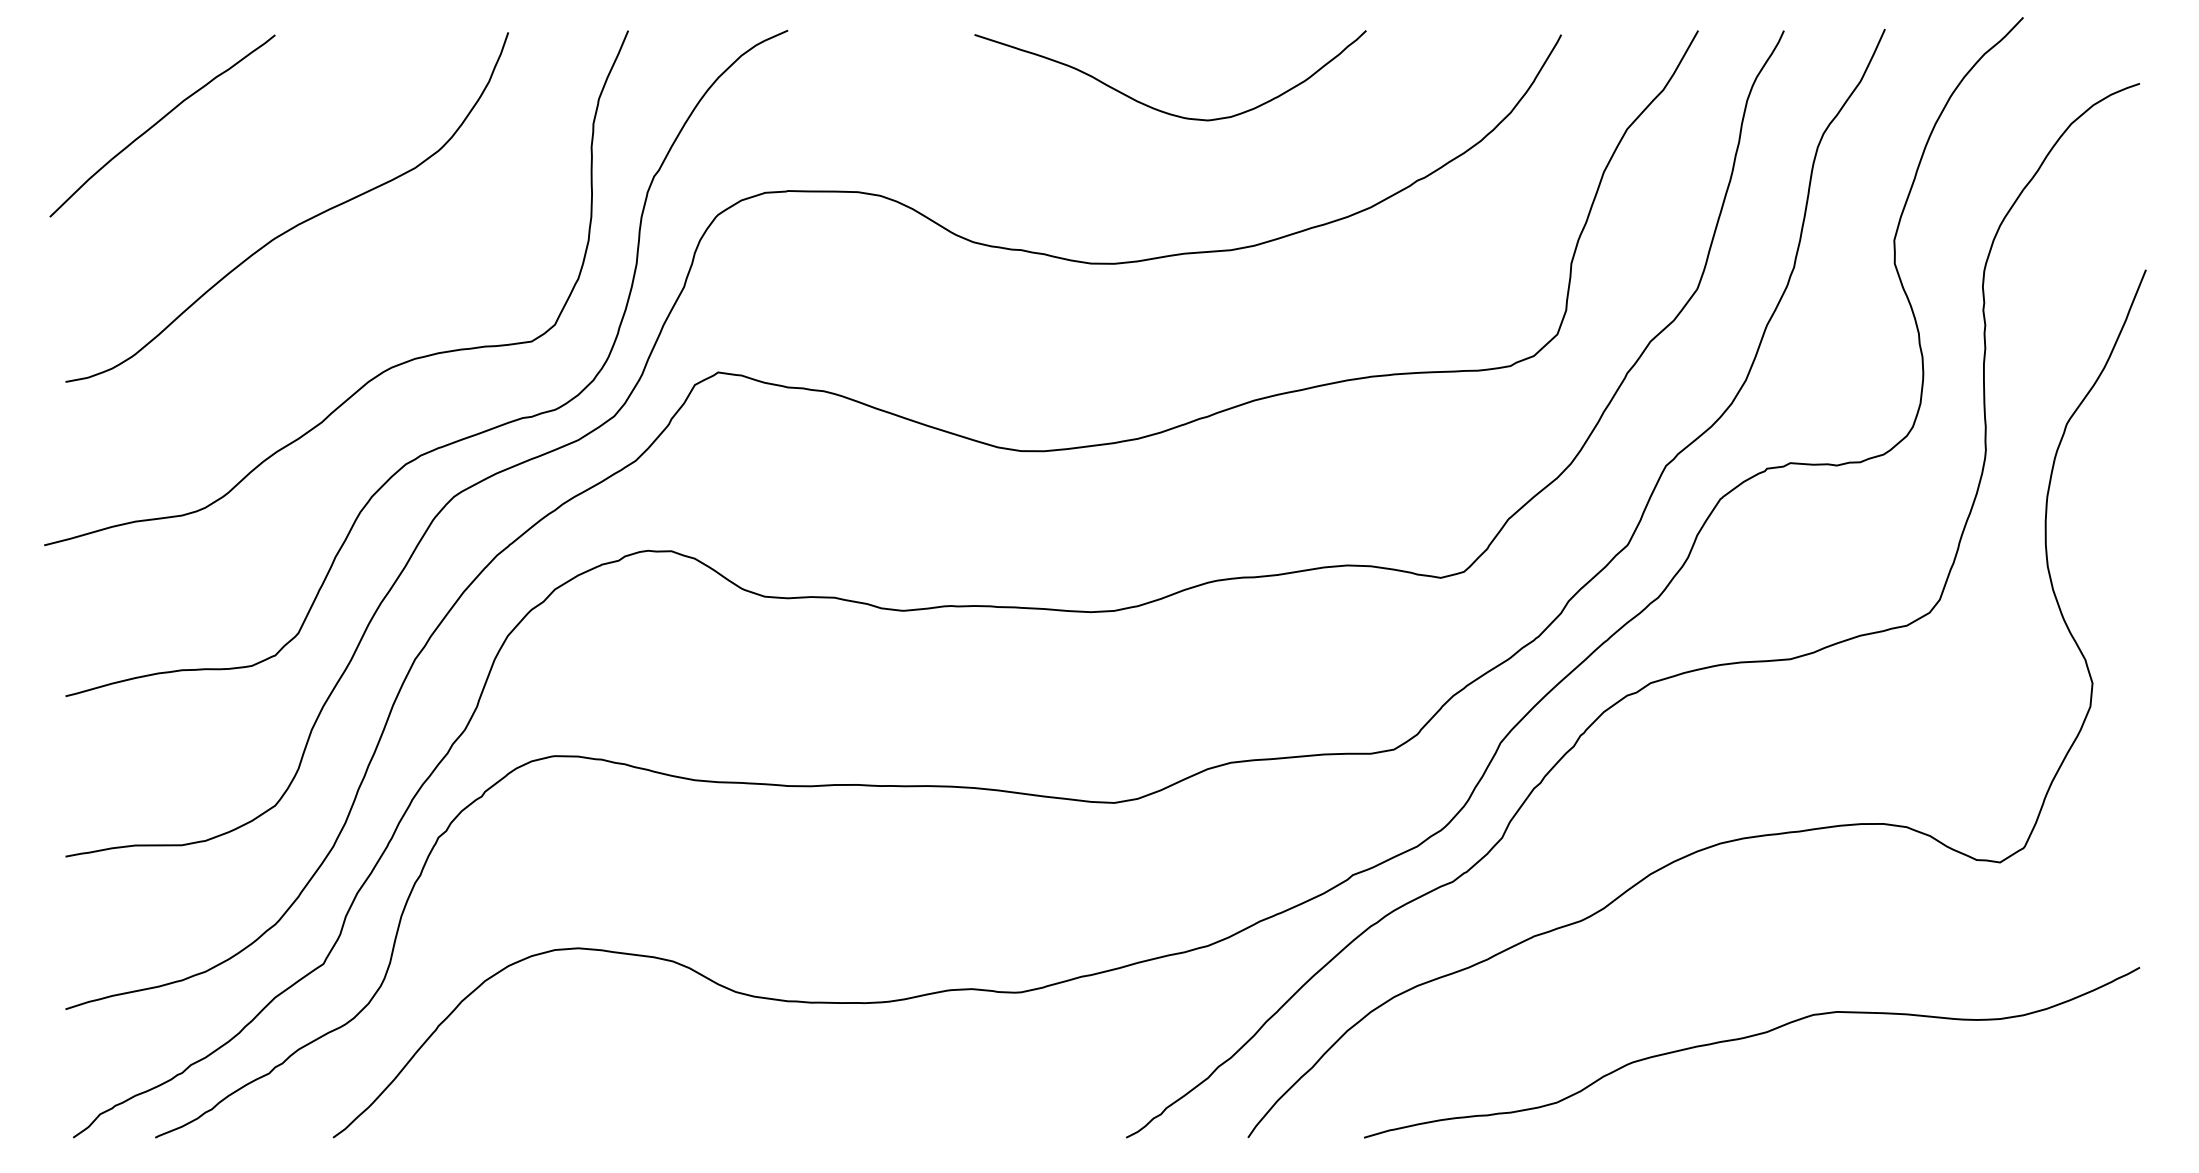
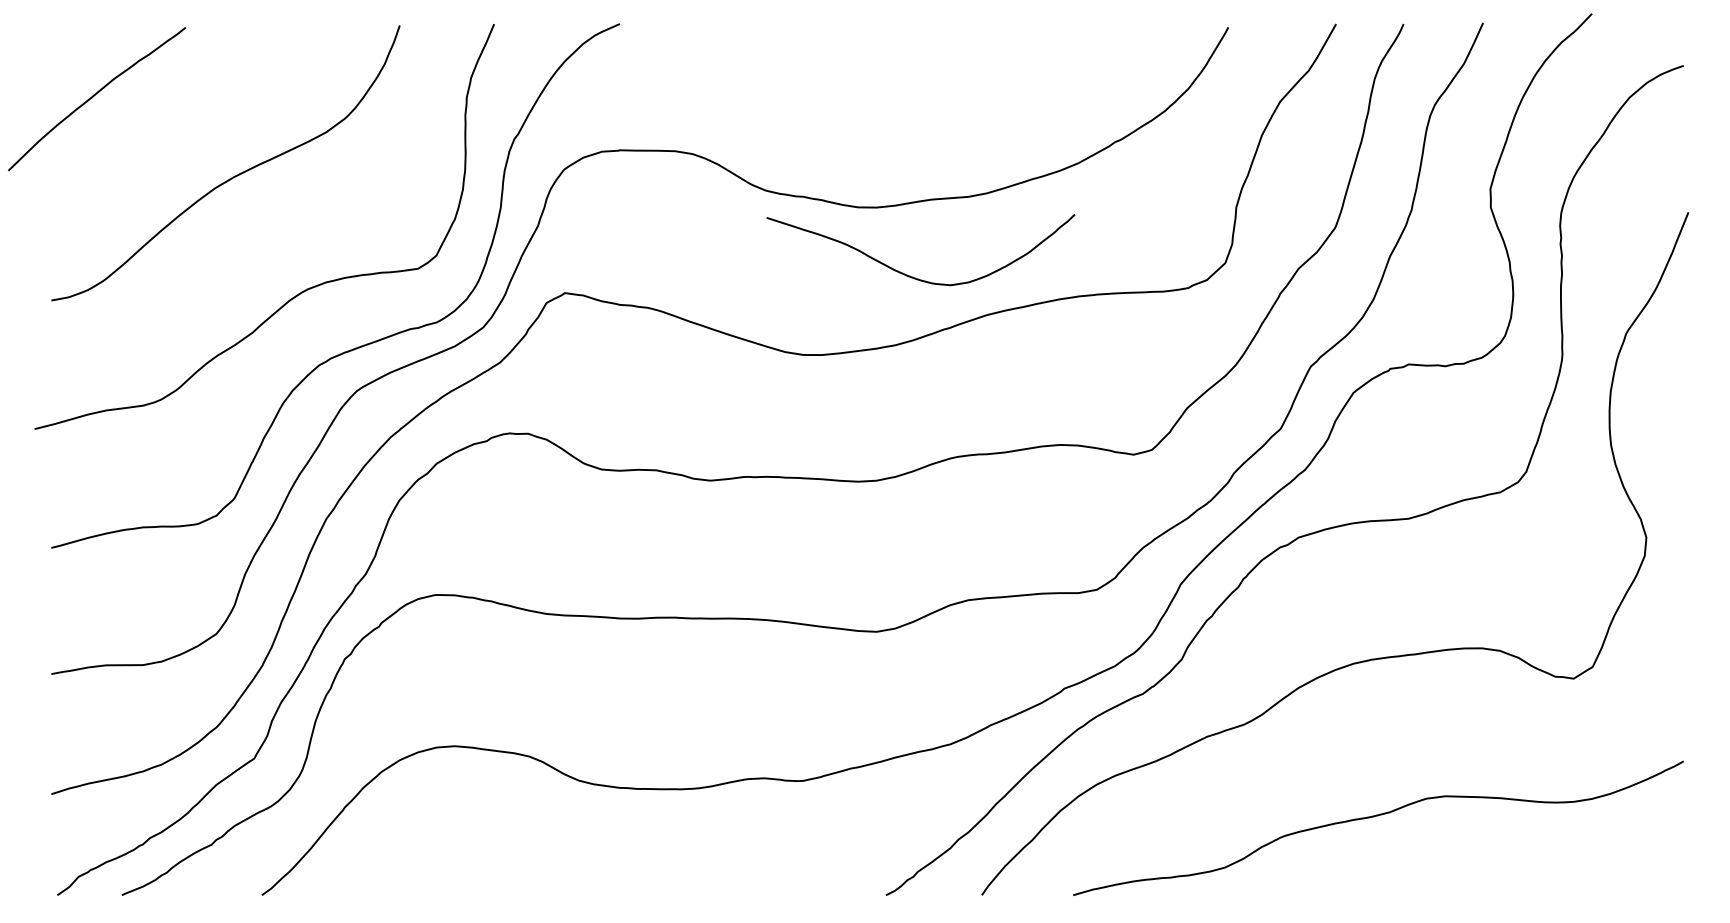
curve: (1159, 109) -> (912, 276), moved
curve: (159, 122) -> (94, 96), moved

